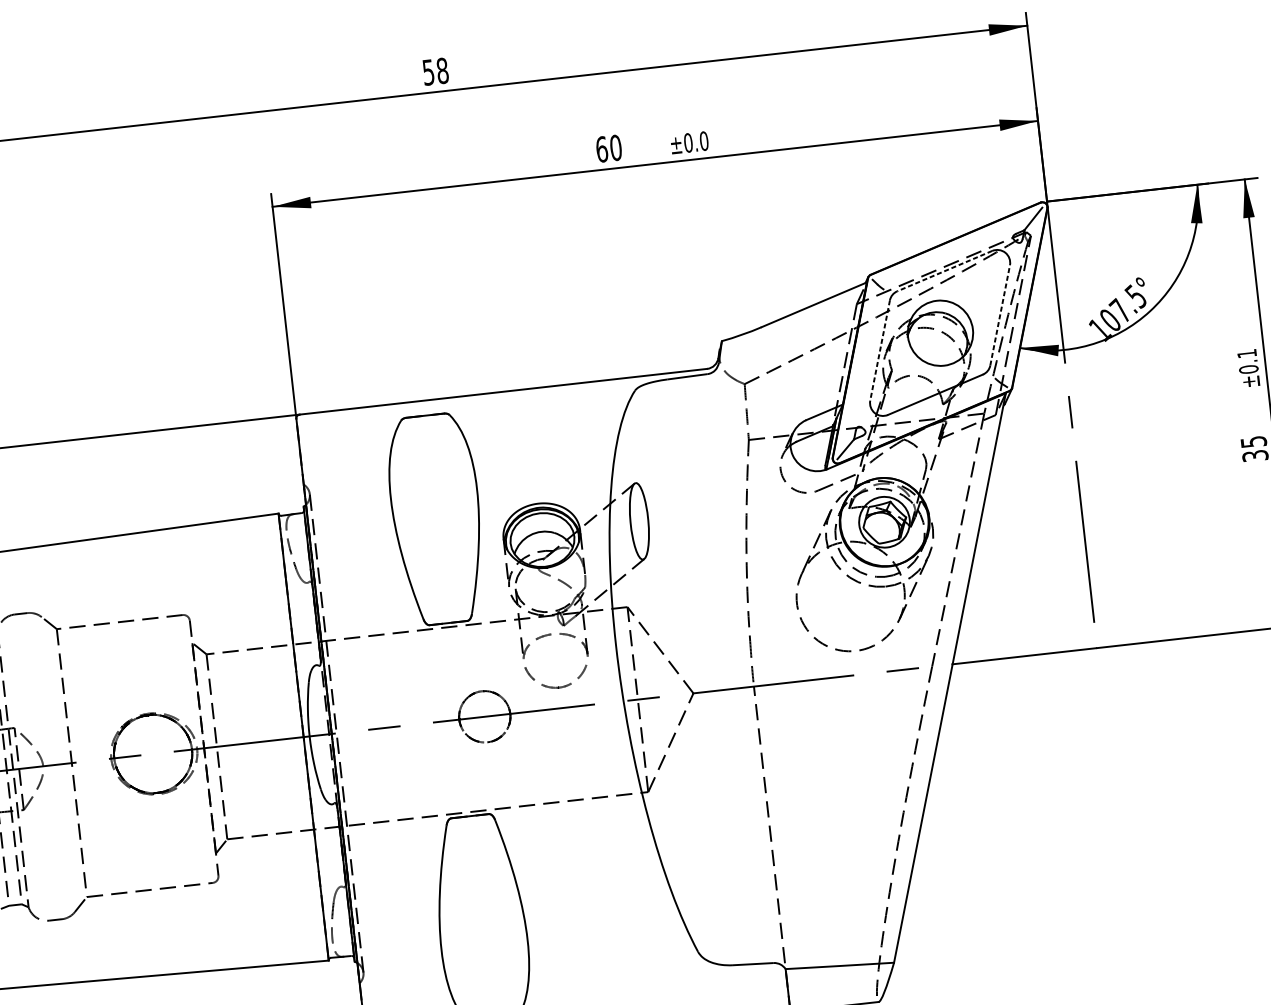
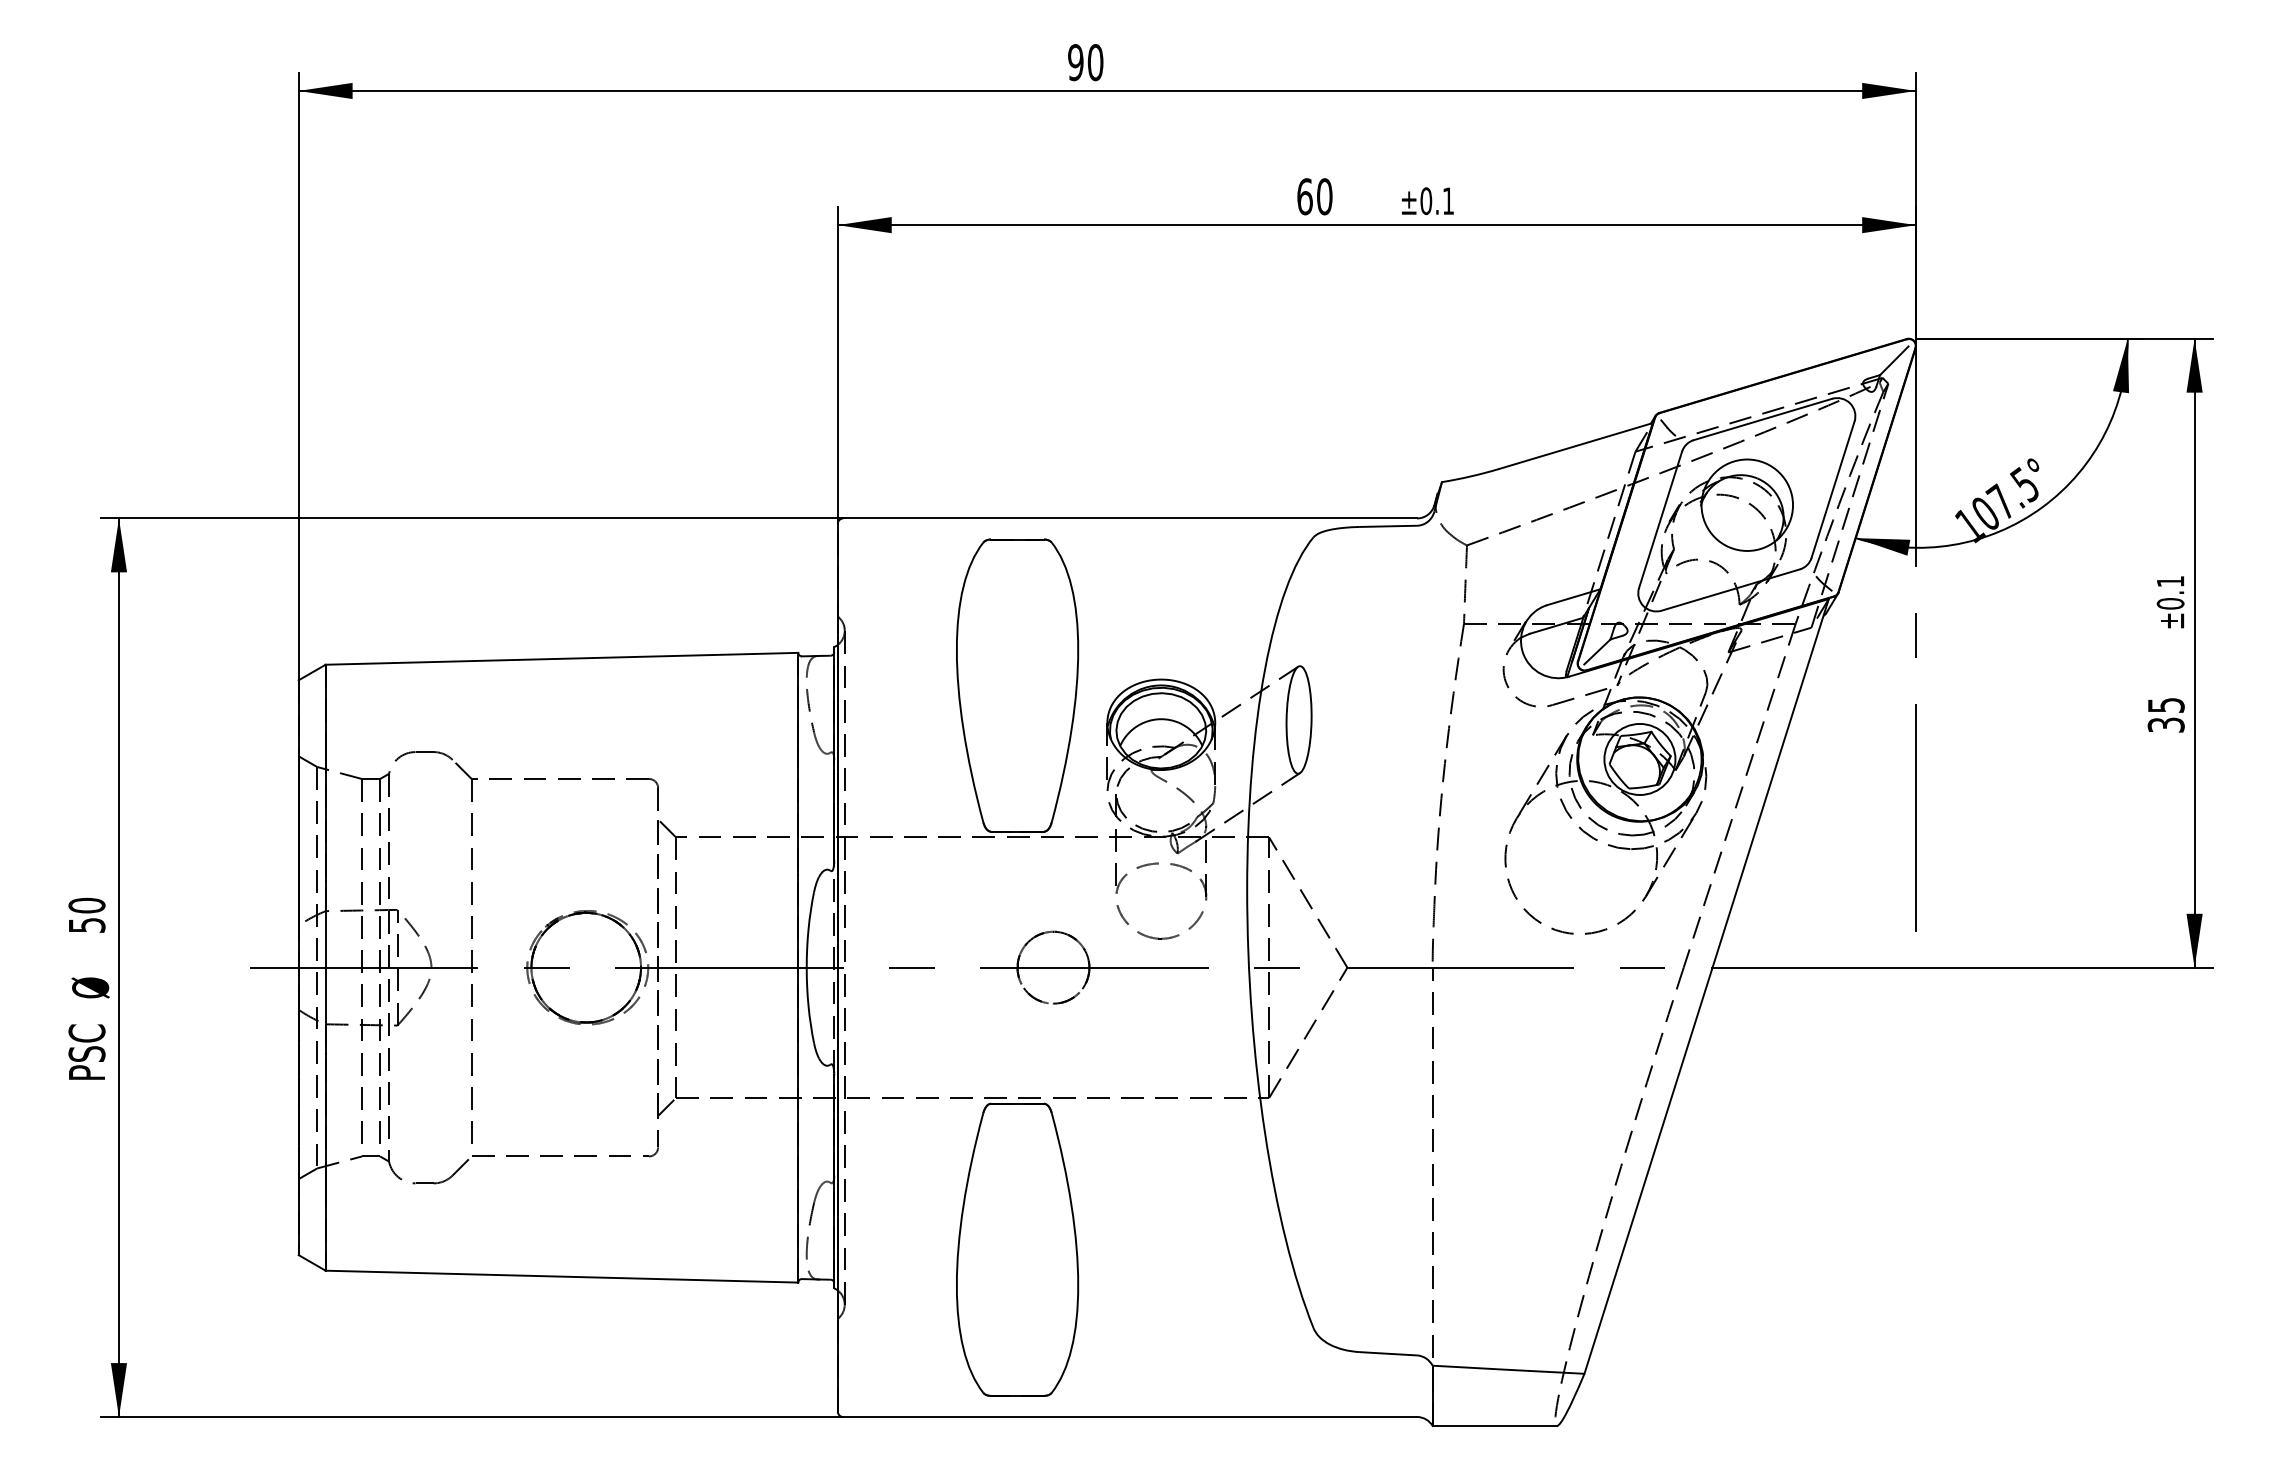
text: (435, 71) -> (1085, 62), 58 -> 90
text: (704, 141) -> (1448, 201), ±0.0 -> ±0.1
line: (944, 271) -> (1762, 419), dashed -> solid
line: (1000, 315) -> (1833, 489), dashed -> solid
line: (880, 350) -> (1660, 519), dashed -> solid

